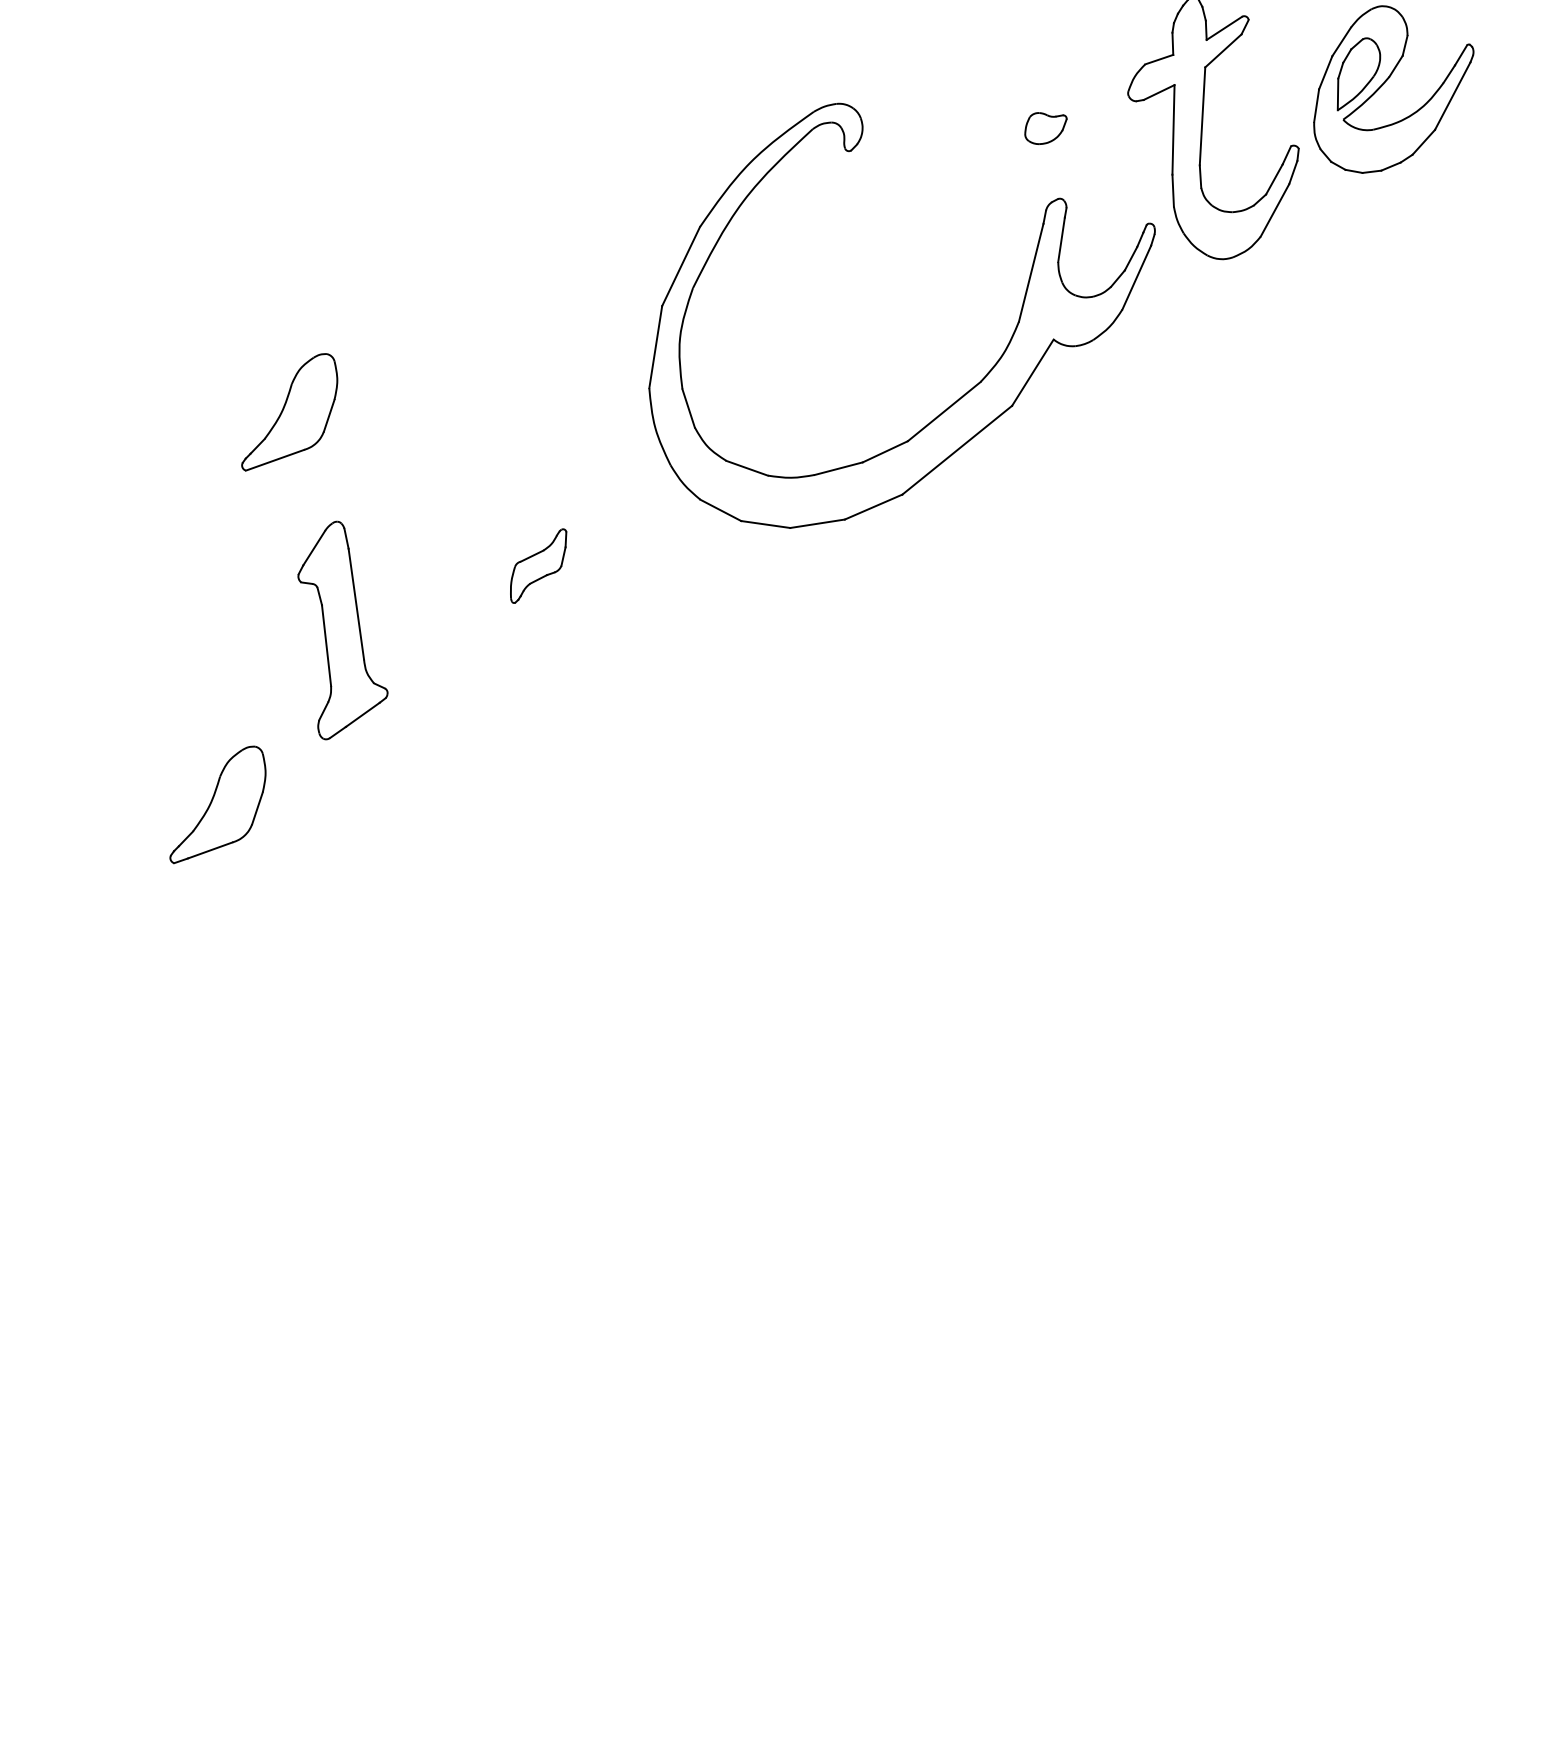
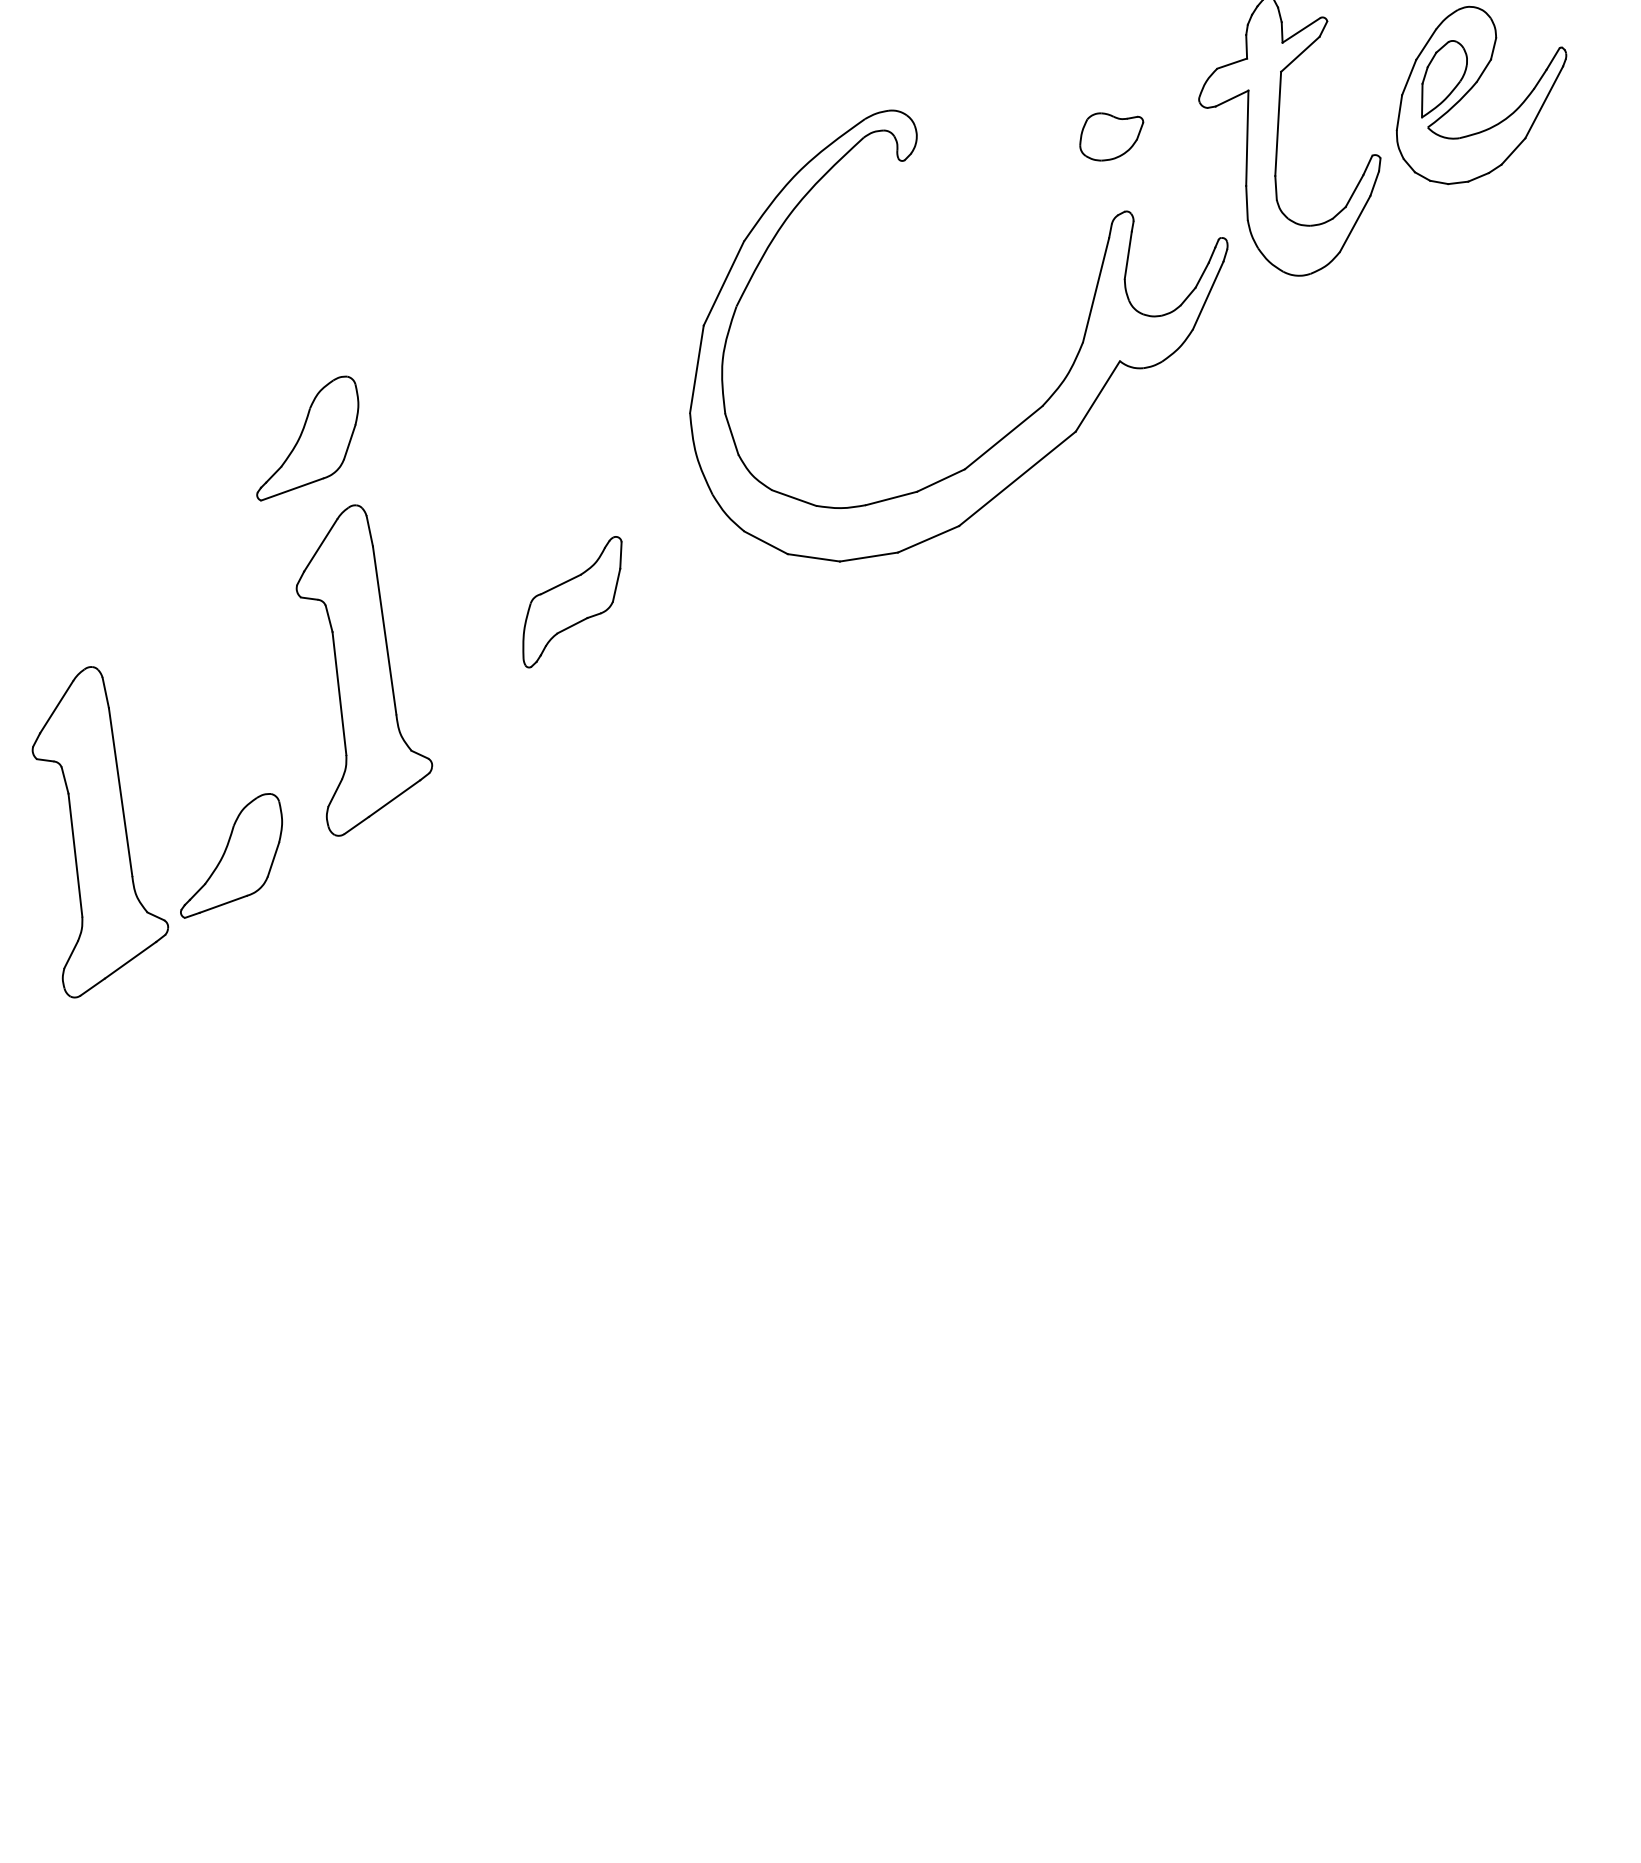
part: (1045, 128) -> (1111, 136), size x1.43
part: (538, 565) -> (572, 601), size x1.67
part: (342, 630) -> (363, 670), size x1.43
part: (94, 782) -> (100, 832), added

